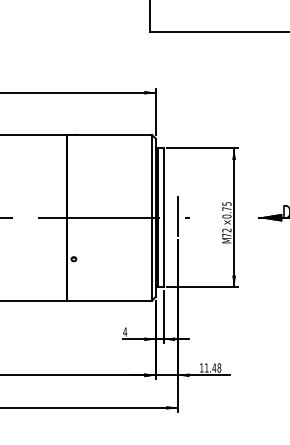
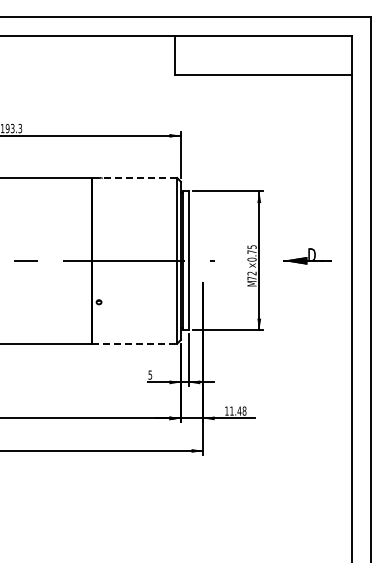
line: (114, 134) -> (139, 177), solid -> dashed
line: (178, 216) -> (203, 259), removed
line: (110, 300) -> (135, 343), solid -> dashed
text: (125, 331) -> (150, 374), 4 -> 5

